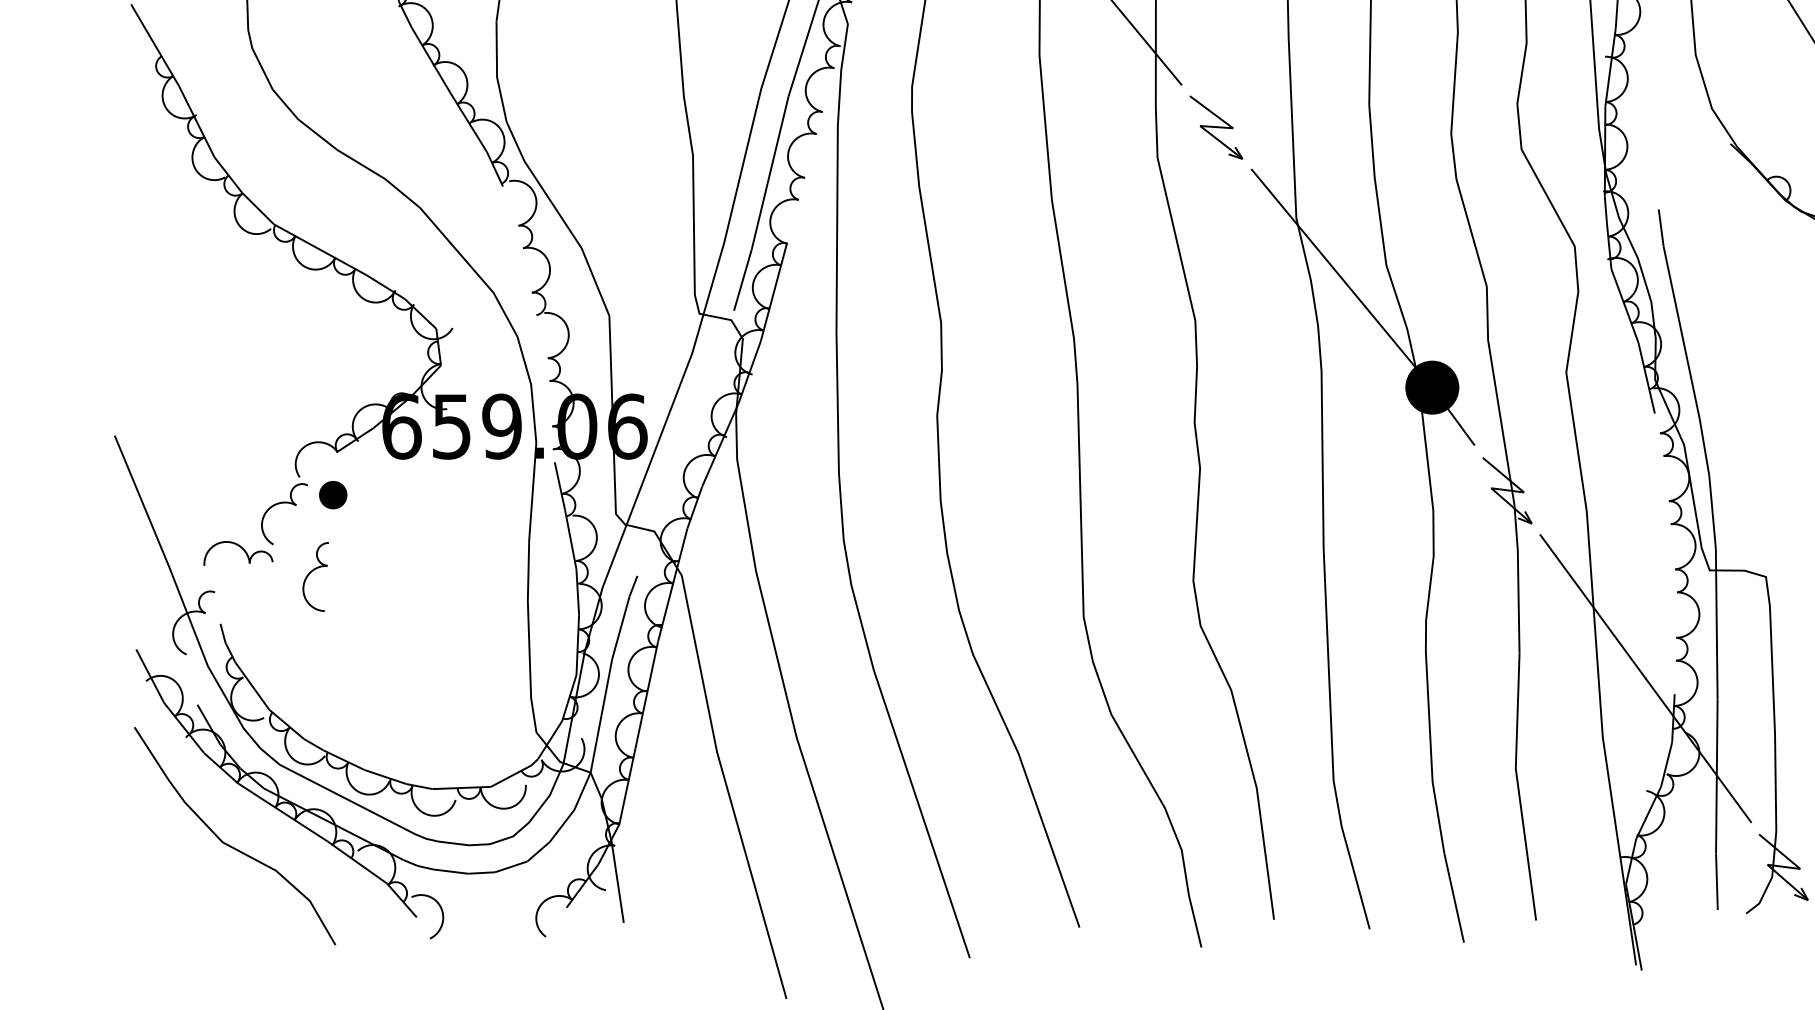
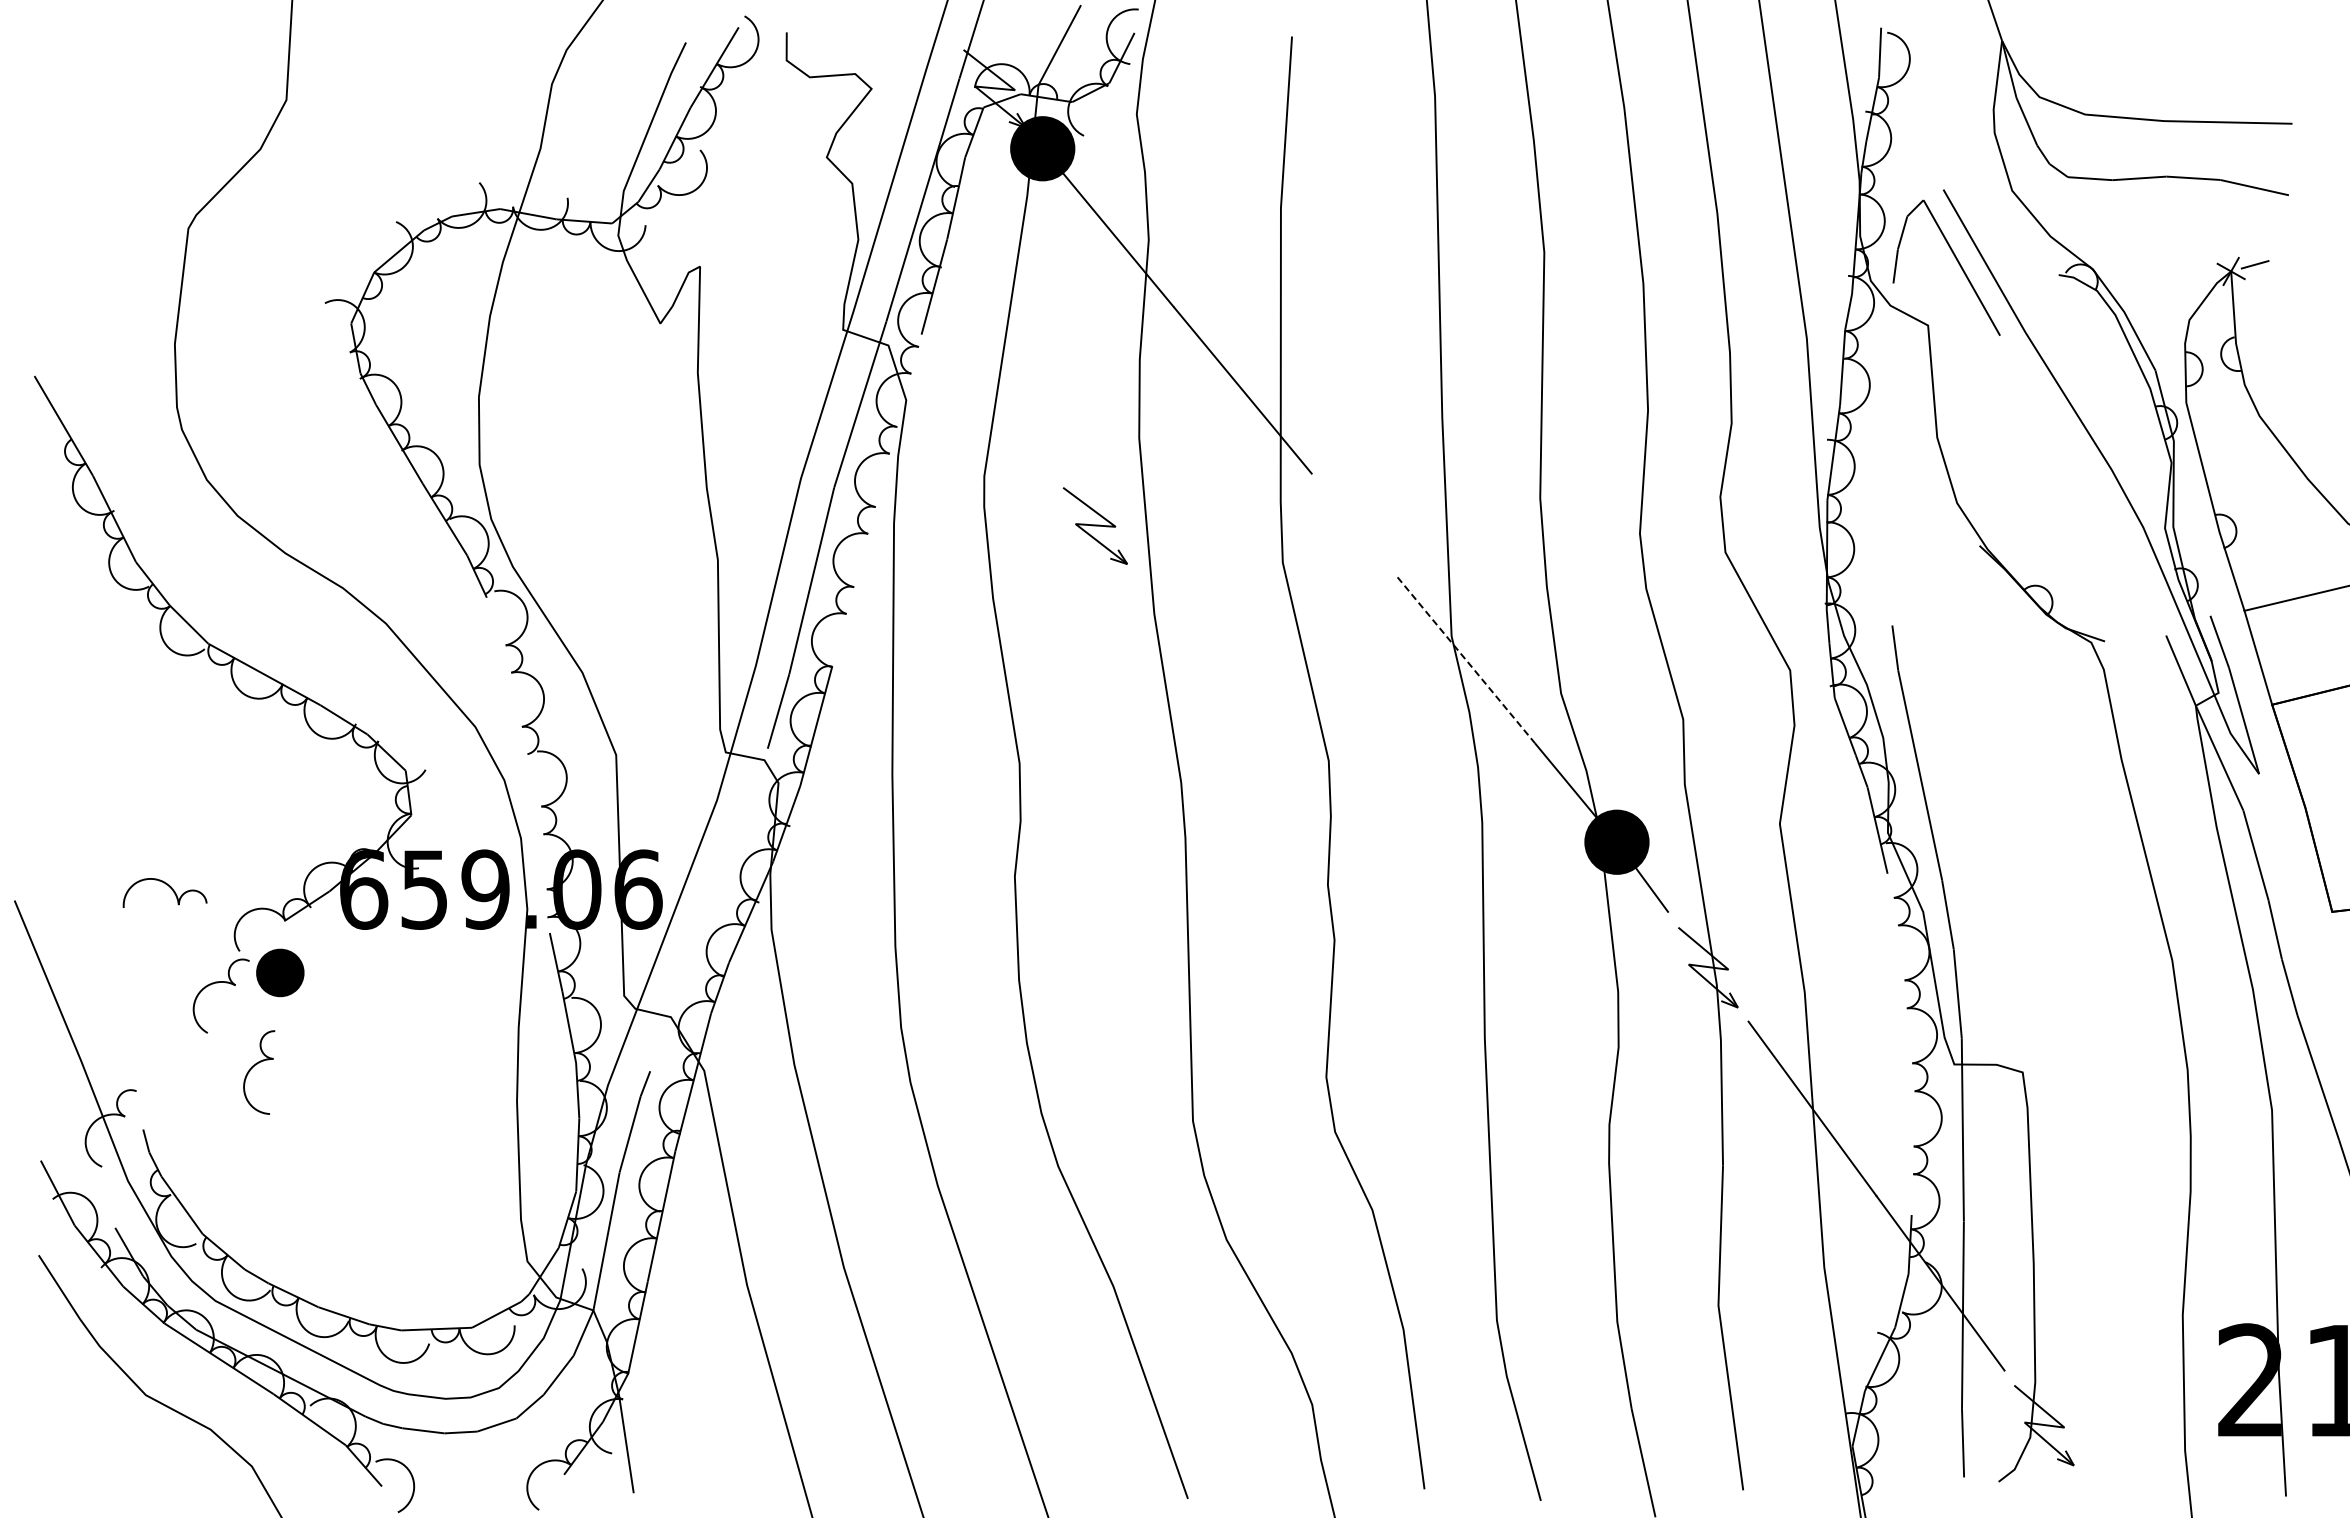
part: (1215, 127) -> (1094, 525), moved
line: (1308, 238) -> (1466, 660), solid -> dashed
part: (333, 494) -> (280, 972), size x1.4
part: (242, 549) -> (169, 887), moved

